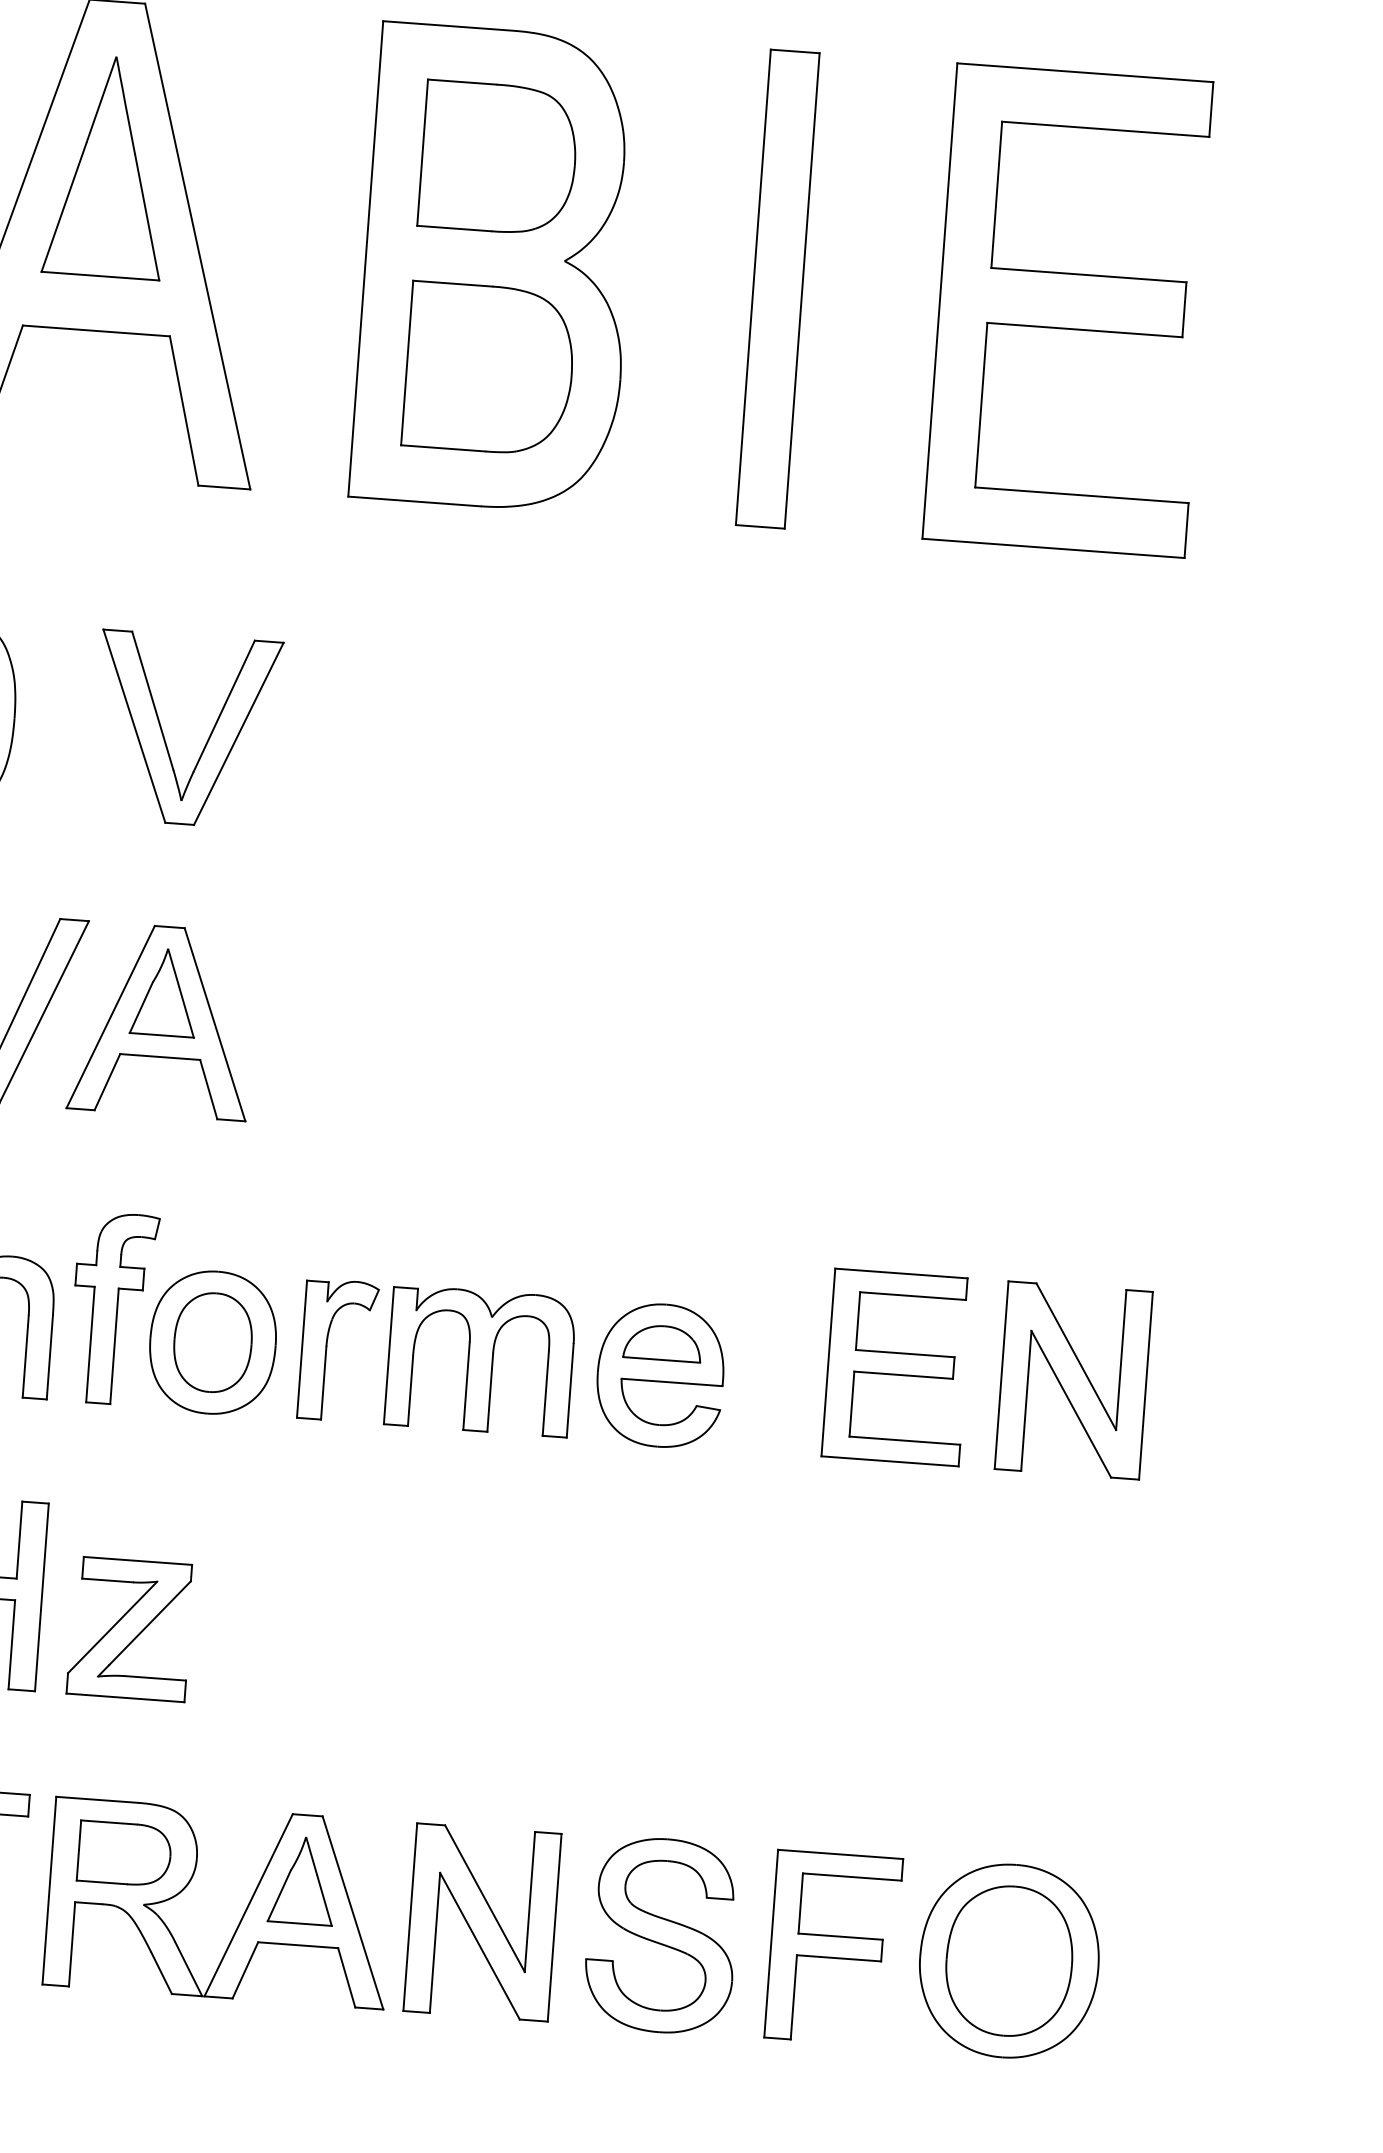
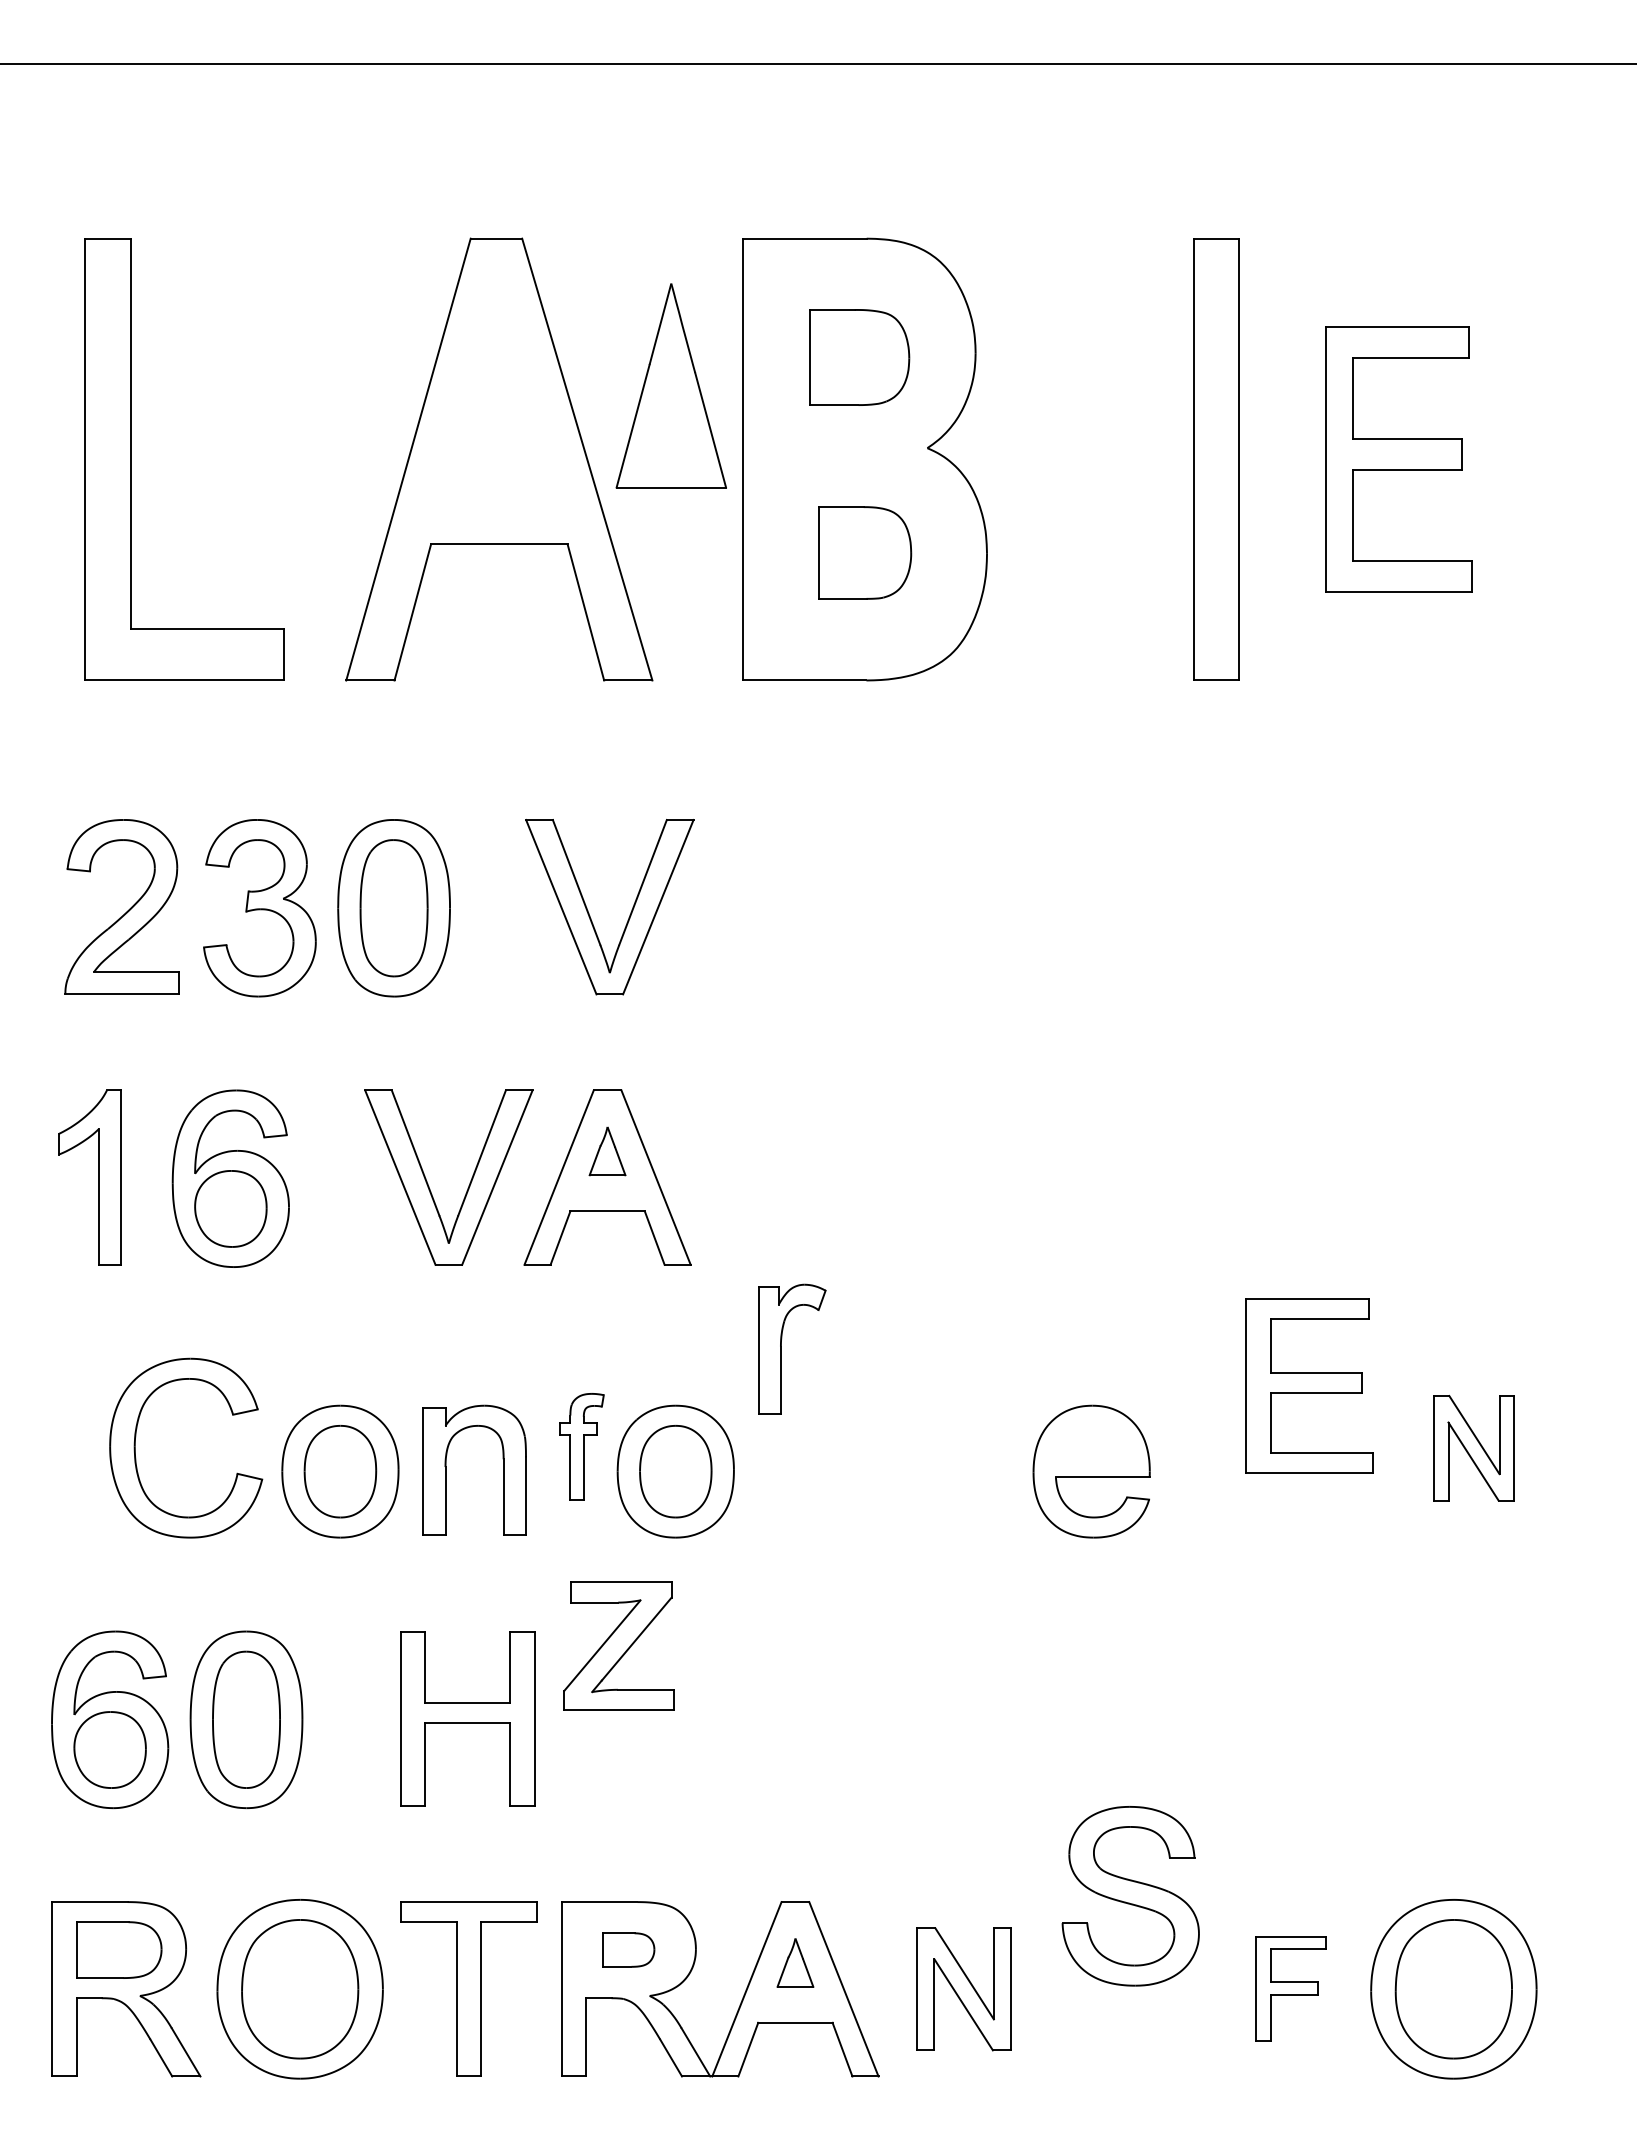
part: (498, 158) -> (859, 357), size x0.7
part: (107, 166) -> (670, 385), moved
part: (777, 289) -> (1216, 459), moved
part: (1070, 310) -> (1398, 459), size x0.6
part: (489, 368) -> (865, 552), size x0.6
part: (164, 992) -> (607, 1151), size x0.6
part: (113, 1308) -> (581, 1446), size x0.6
part: (662, 1343) -> (1091, 1441), removed
part: (326, 1348) -> (781, 1348), moved
part: (480, 1360) -> (924, 1469), removed
part: (896, 1366) -> (1309, 1385), moved
part: (1073, 1380) -> (1473, 1448), size x0.6
part: (130, 1628) -> (618, 1645), moved
part: (124, 1853) -> (628, 1949), size x0.6
part: (303, 1880) -> (795, 1962), size x0.6
part: (481, 1922) -> (963, 1989), size x0.7
part: (661, 1935) -> (1130, 1896), moved
part: (833, 1947) -> (1290, 1988), size x0.6

